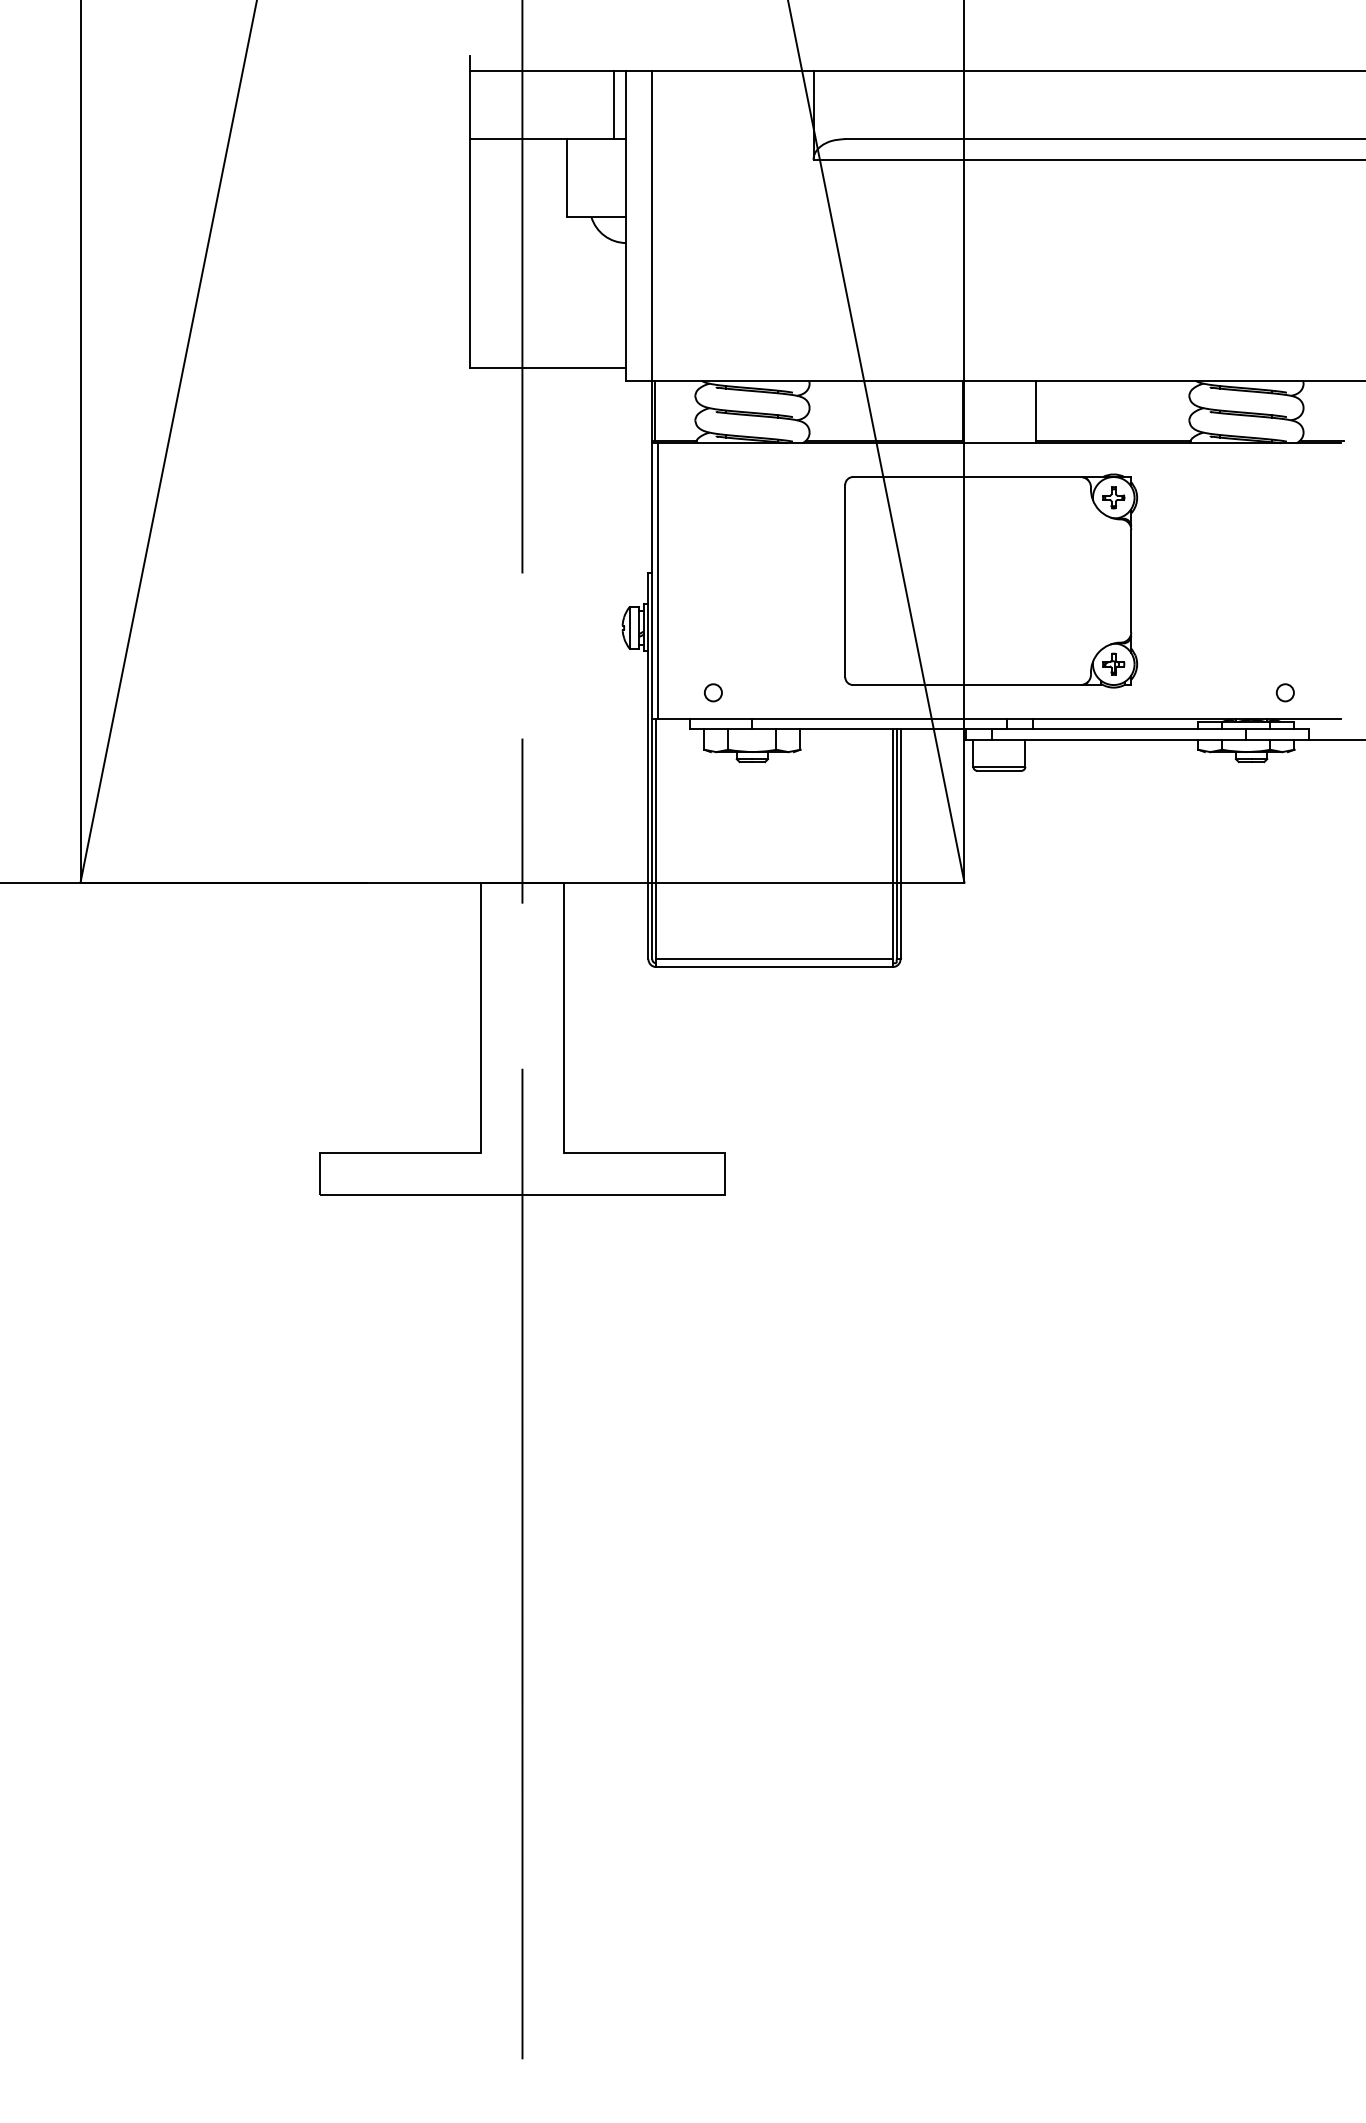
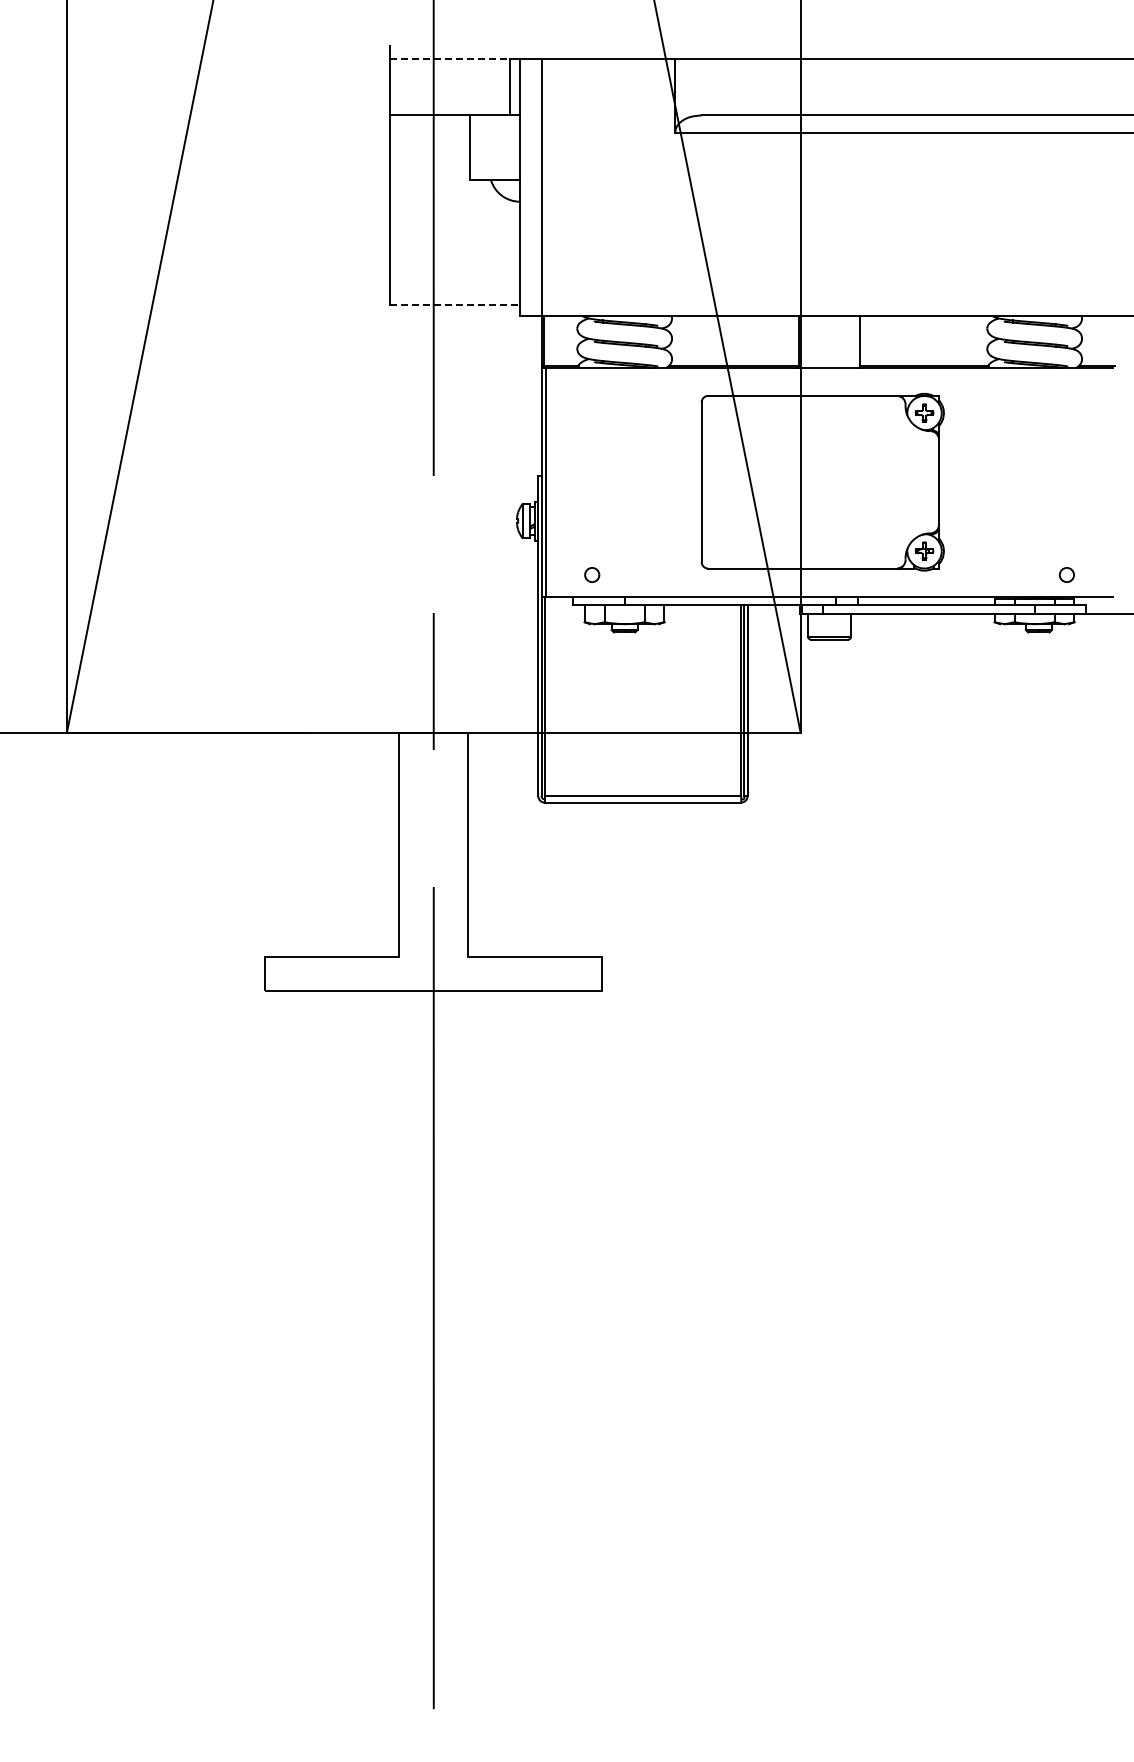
line: (542, 71) -> (450, 59), solid -> dashed
line: (548, 368) -> (455, 305), solid -> dashed

